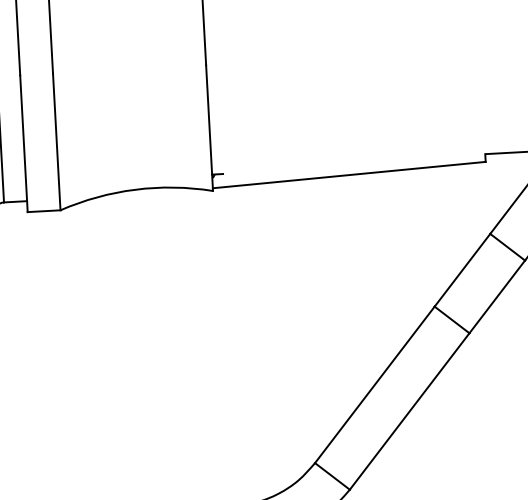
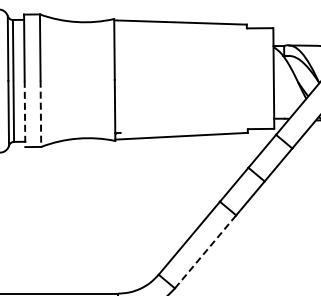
line: (55, 143) -> (40, 114), solid -> dashed
line: (25, 144) -> (25, 114), solid -> dashed
line: (409, 410) -> (205, 251), solid -> dashed

